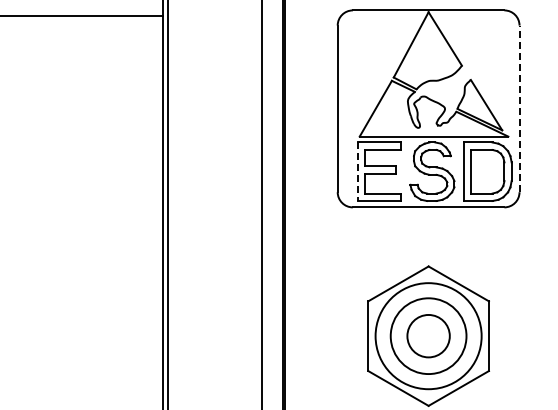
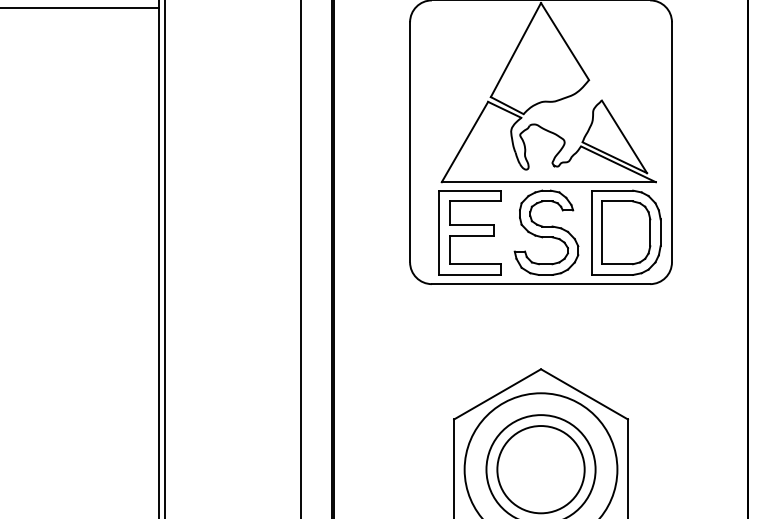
line: (519, 108) -> (671, 141), dashed -> solid
line: (358, 172) -> (440, 233), dashed -> solid
circle: (428, 335) -> (540, 468), size x1.43

